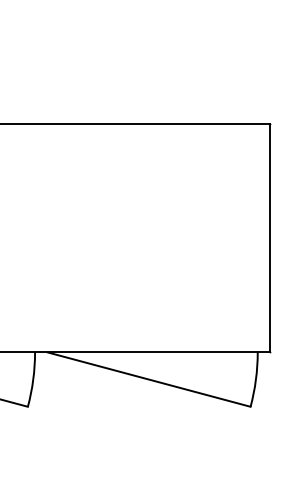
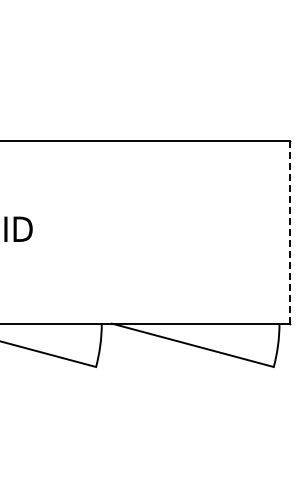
line: (270, 238) -> (289, 232), solid -> dashed

